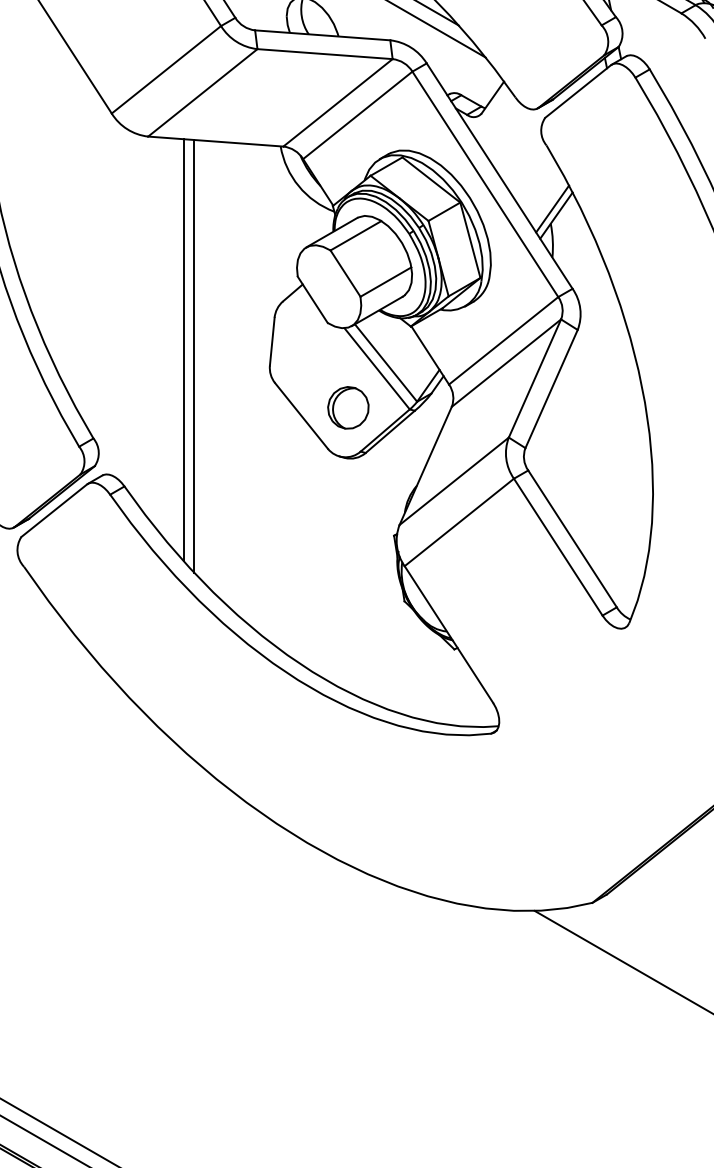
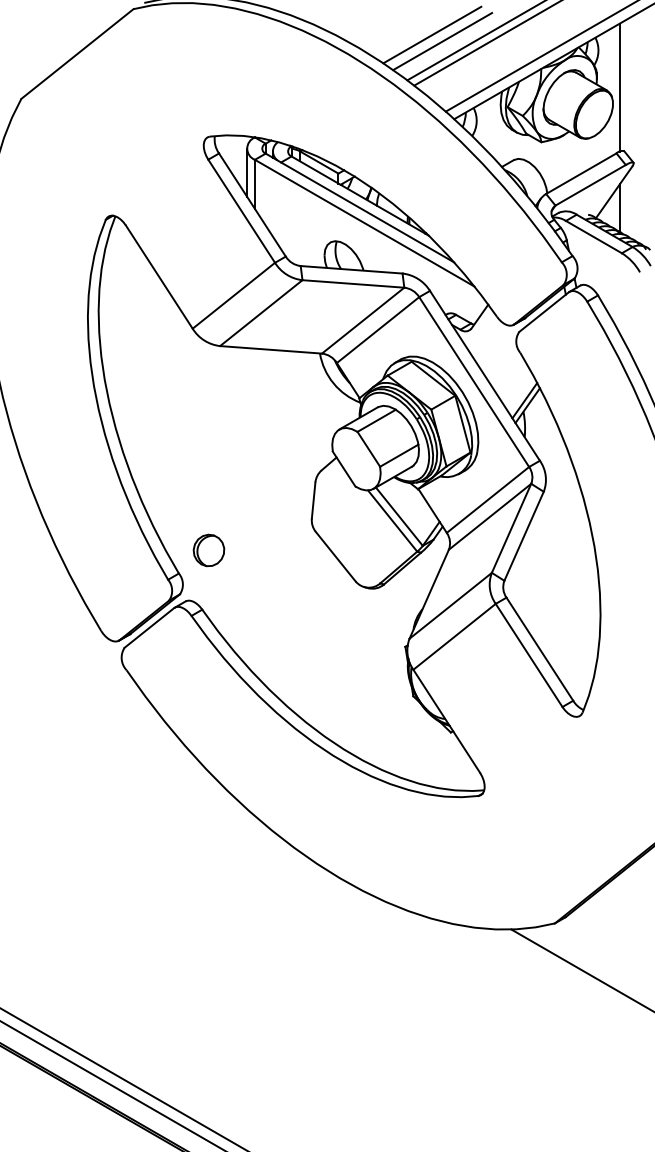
line: (183, 350) -> (246, 507), removed
line: (193, 356) -> (254, 511), removed
part: (347, 407) -> (208, 550), moved

